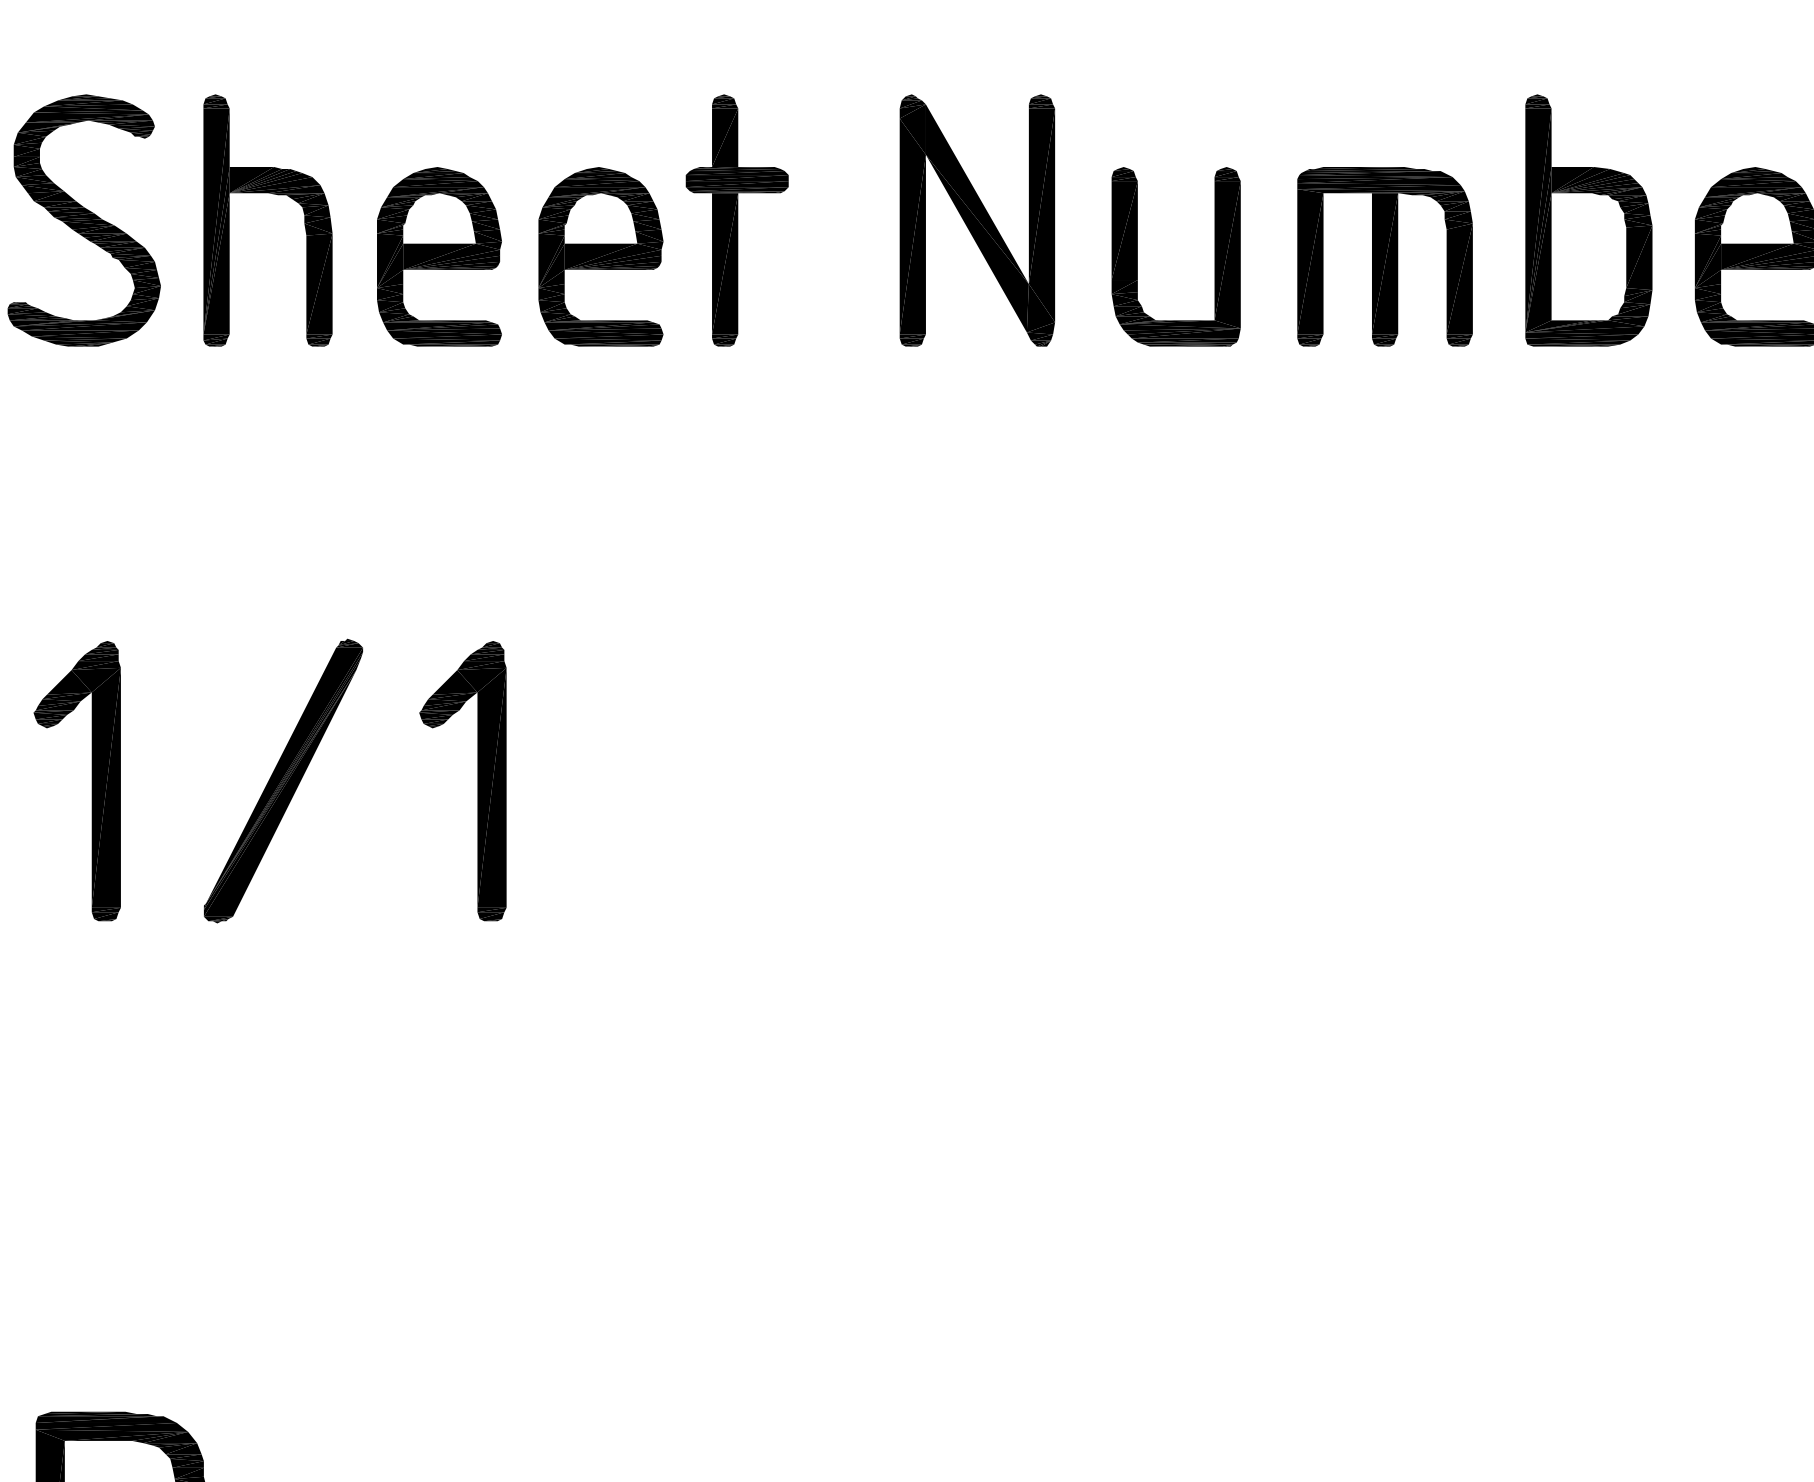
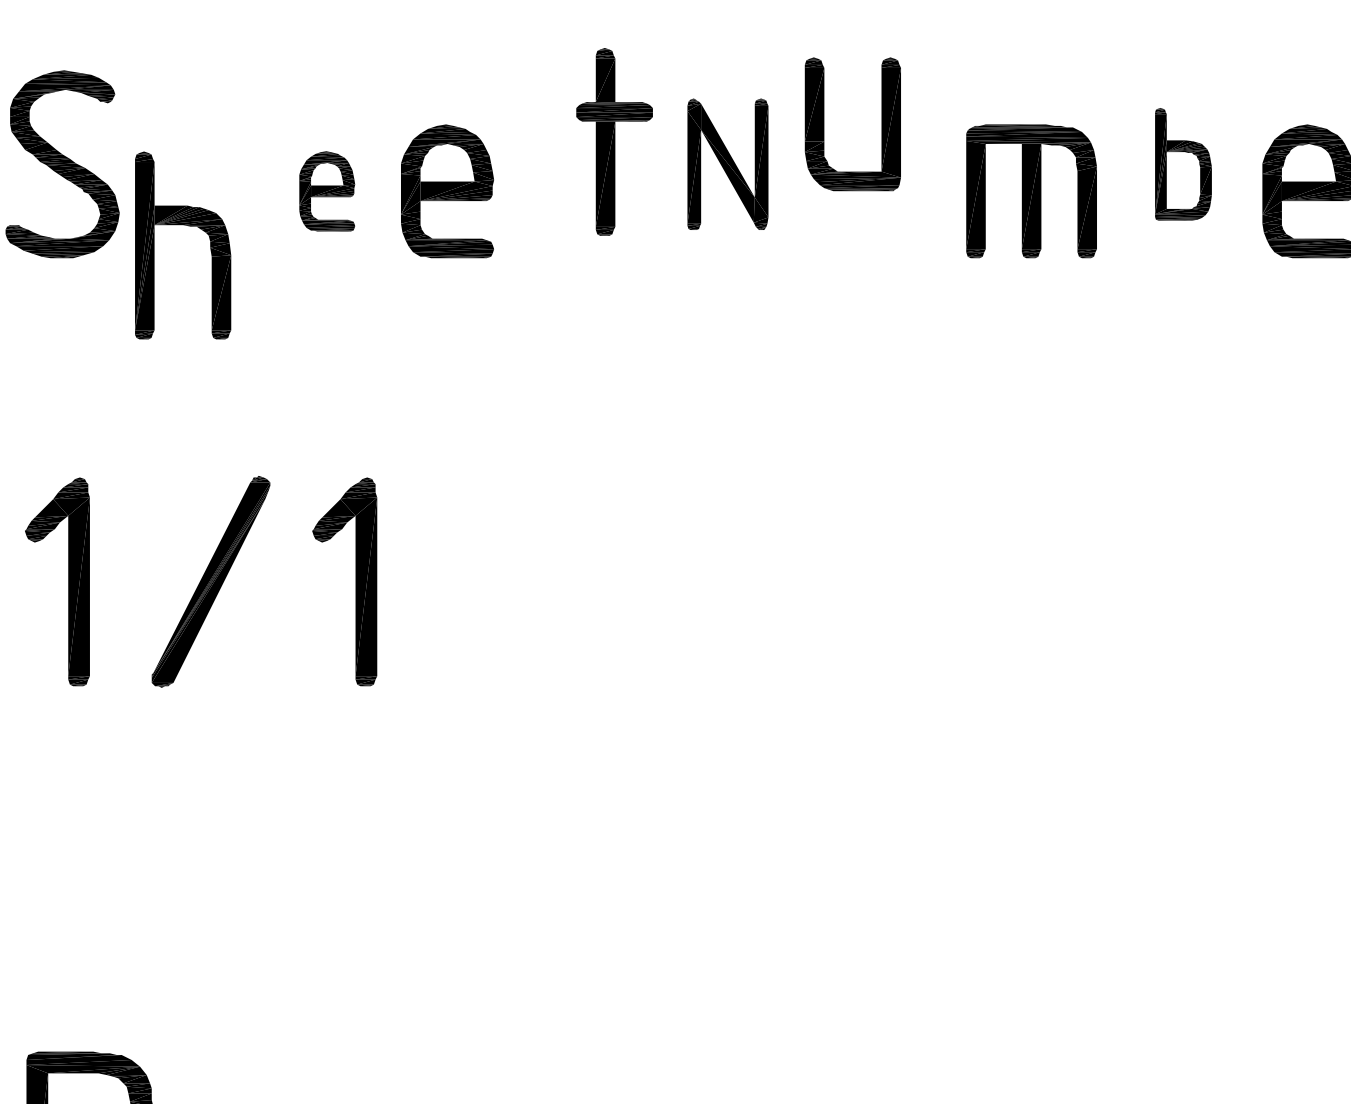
part: (272, 194) -> (186, 226), moved
part: (736, 220) -> (614, 141), moved
part: (977, 220) -> (728, 164), size x0.7
part: (1588, 220) -> (1183, 164), size x0.6
part: (439, 256) -> (327, 191), size x0.6
part: (1137, 256) -> (824, 124), moved

